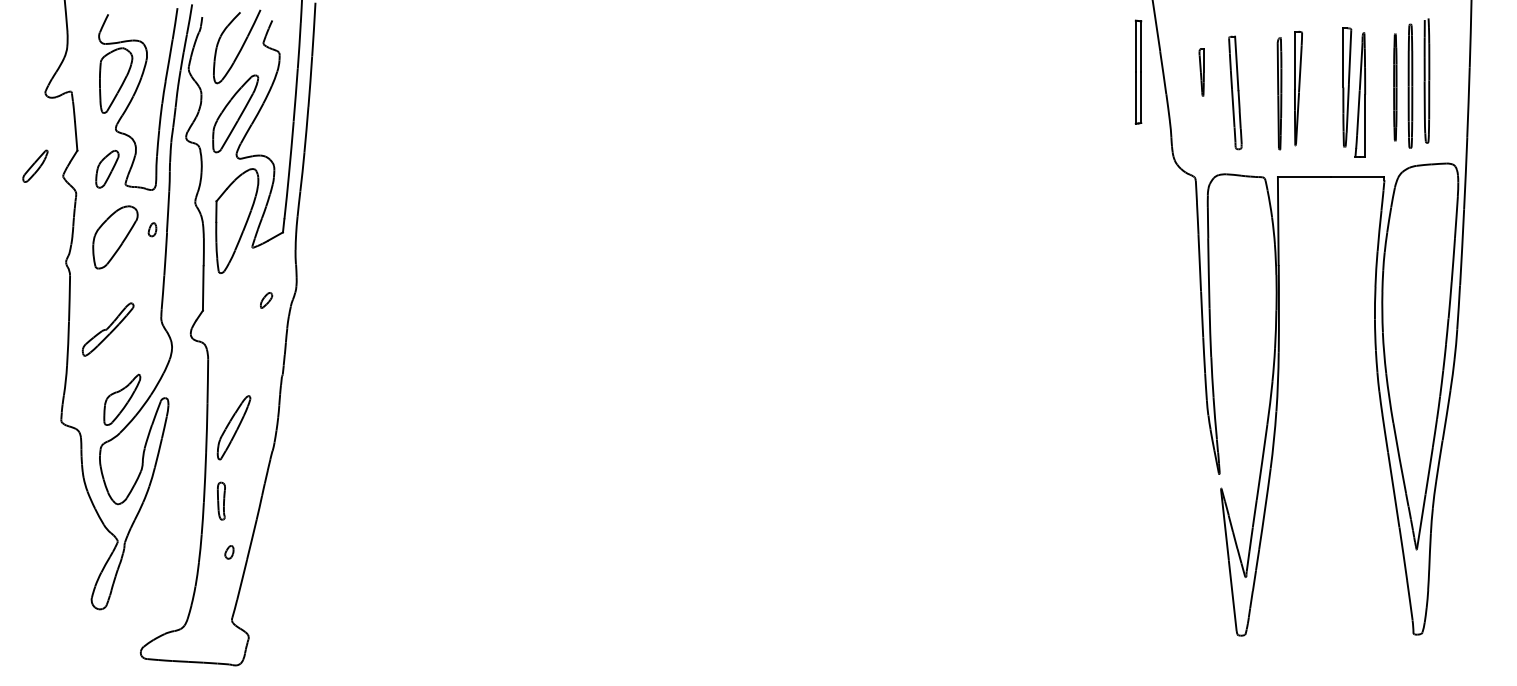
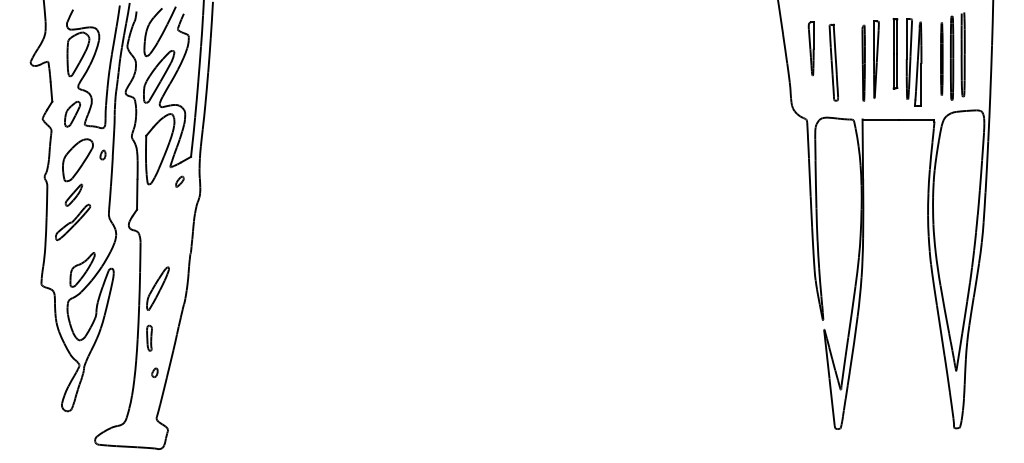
part: (1138, 71) -> (895, 53), moved
part: (1200, 71) -> (810, 48), size x1.67
part: (34, 165) -> (73, 194), moved
part: (265, 300) -> (179, 181), moved

